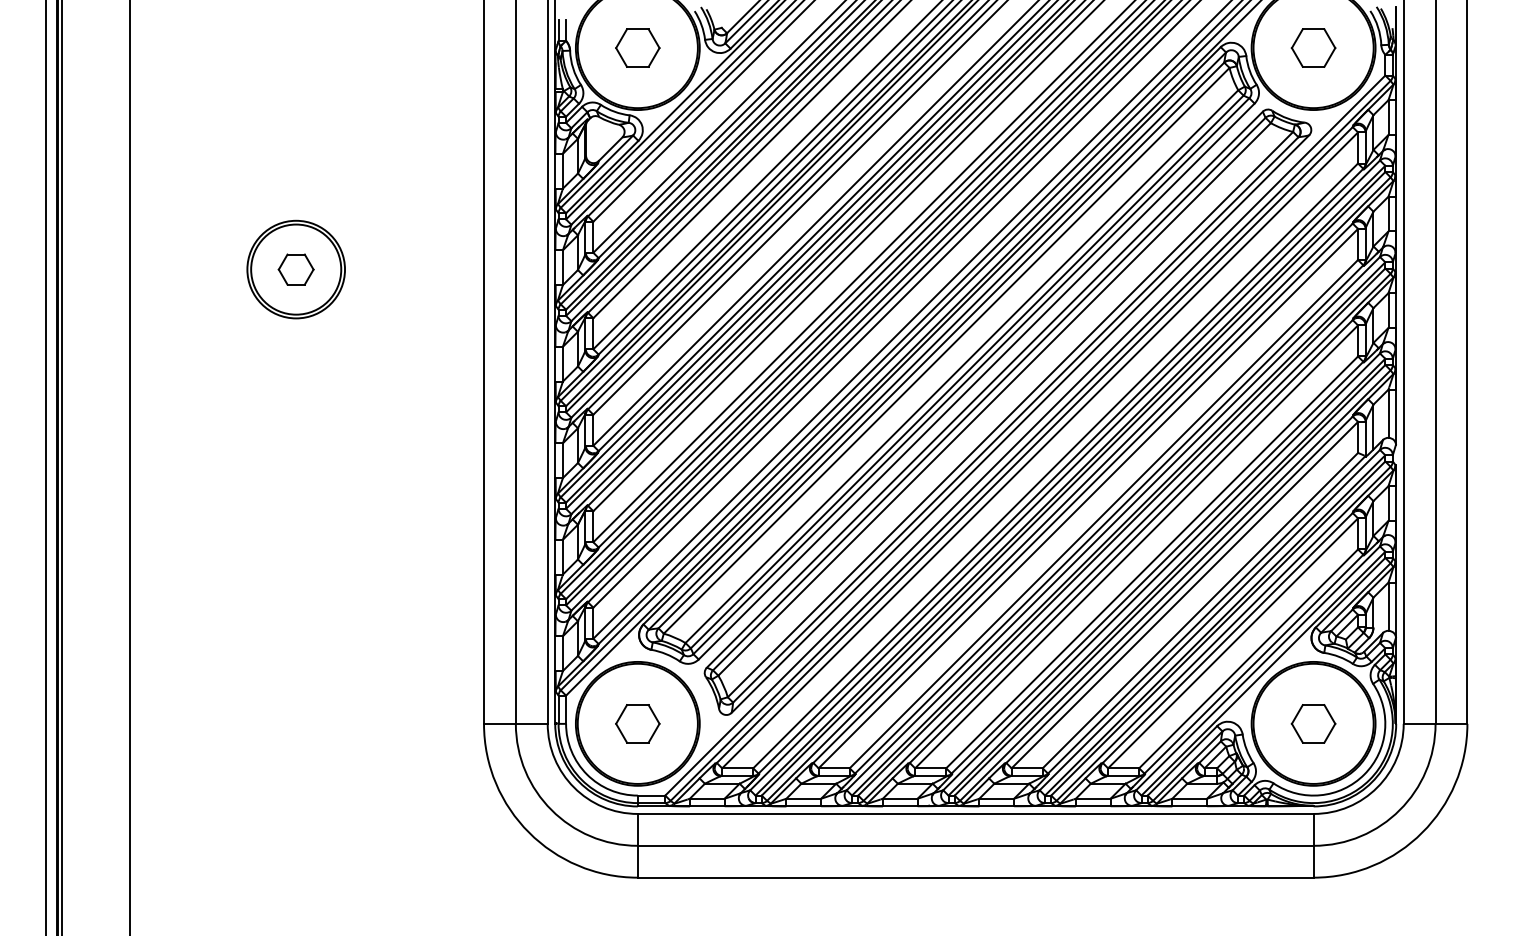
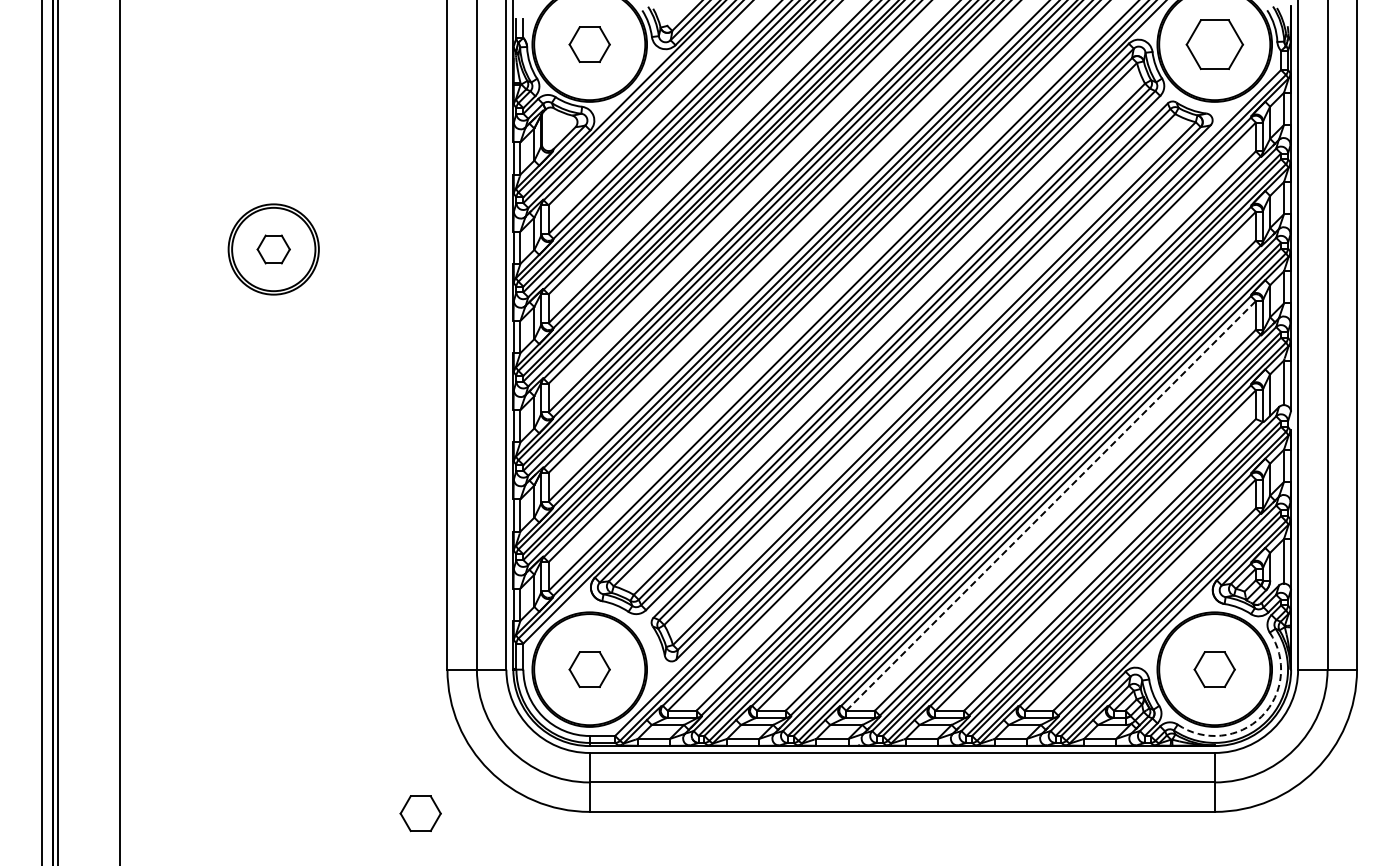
part: (1313, 47) -> (1214, 44), size x1.4
line: (1137, 546) -> (1051, 505), solid -> dashed
arc: (1364, 774) -> (1261, 716), solid -> dashed
part: (454, 879) -> (420, 813), added

